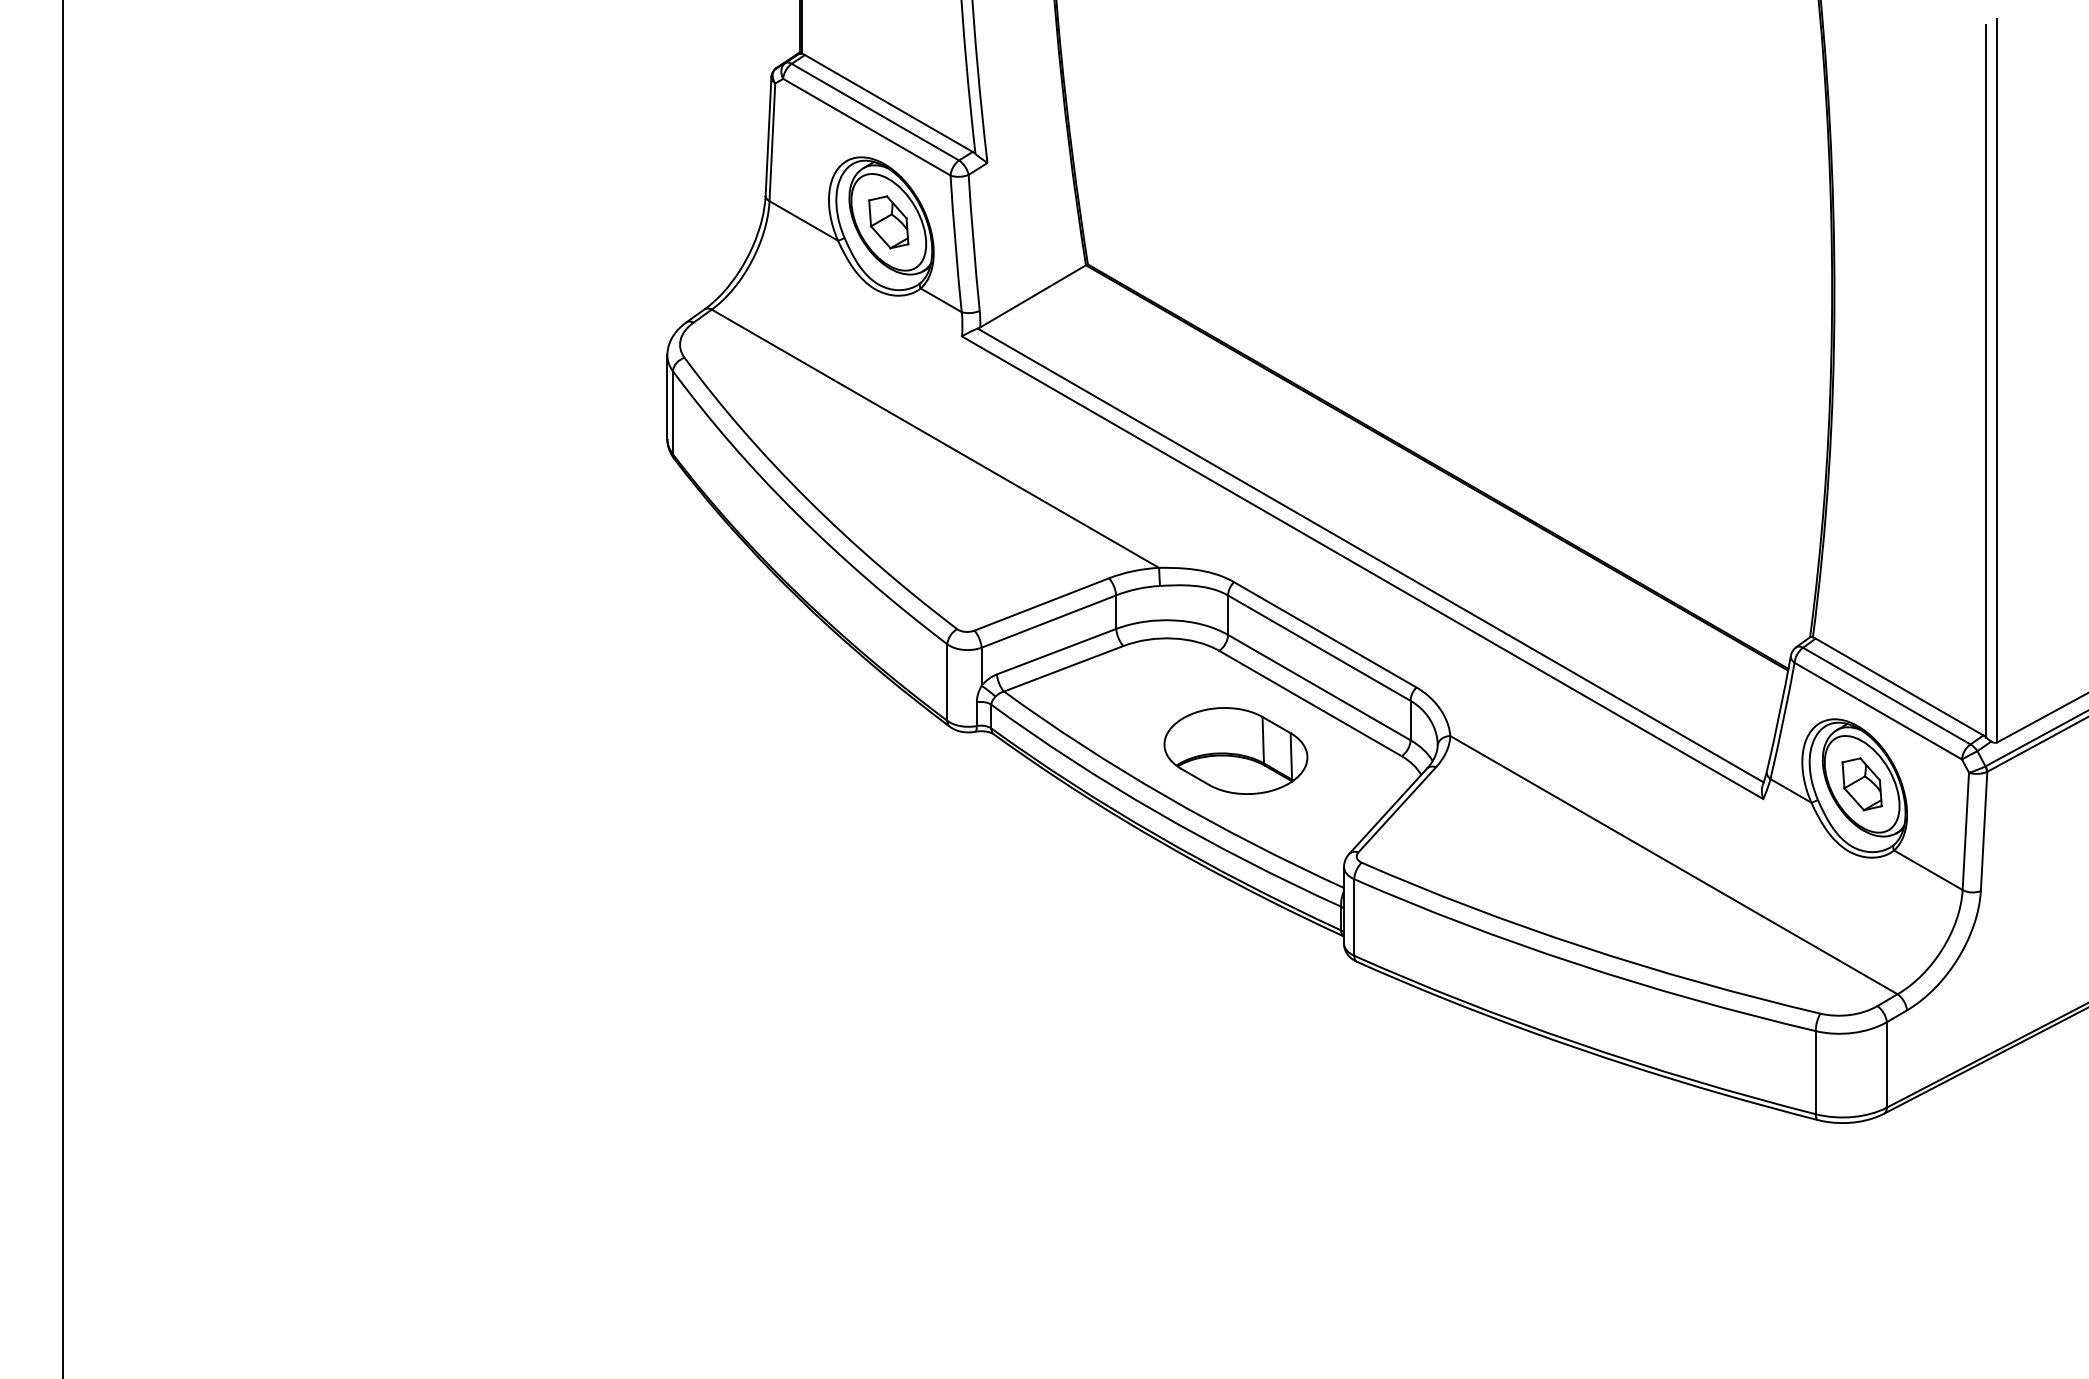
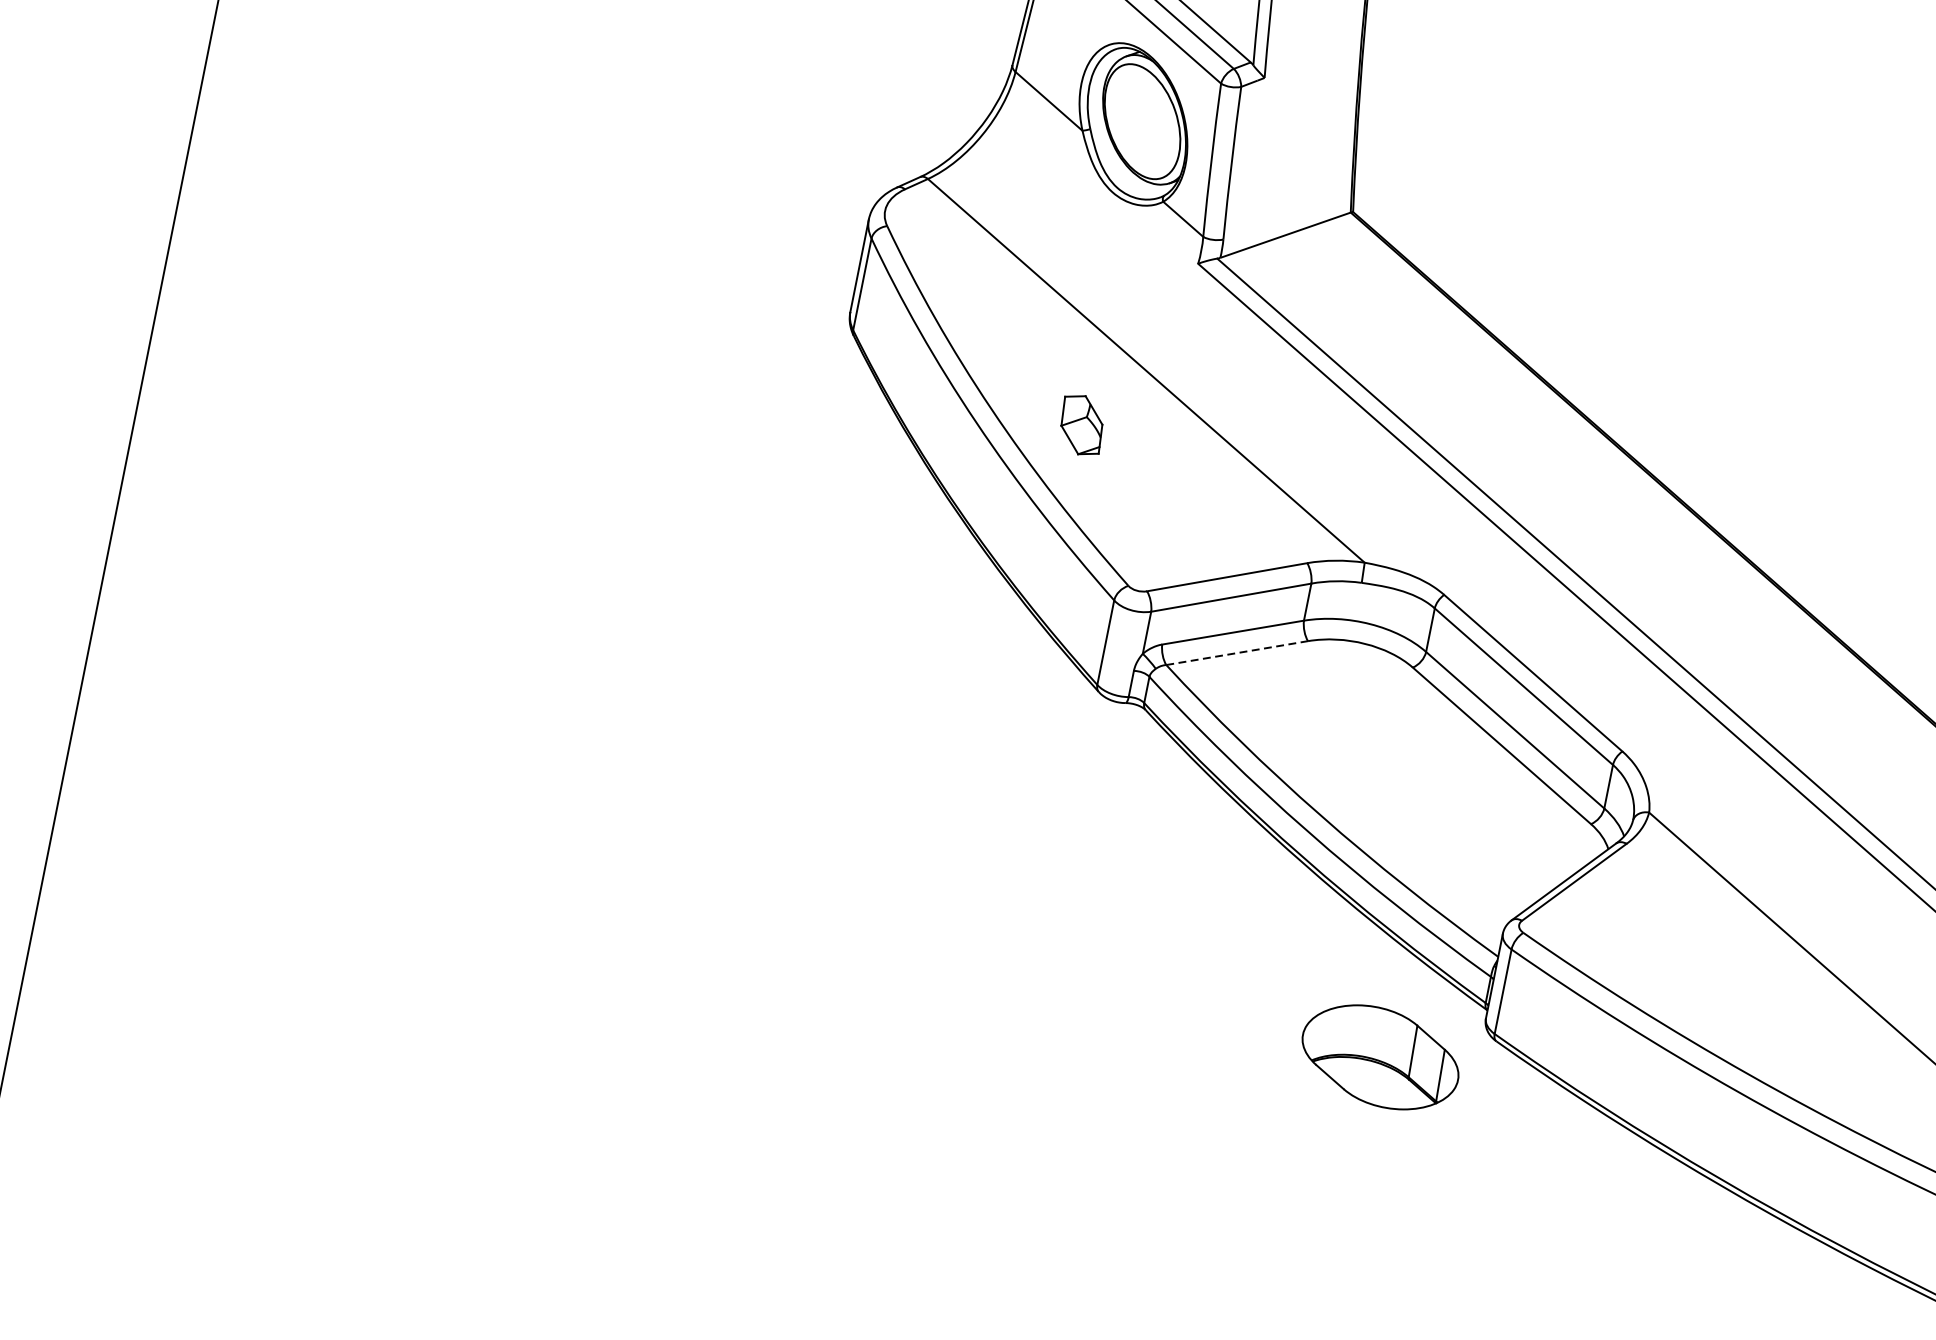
part: (888, 222) -> (1081, 425), moved
line: (1063, 668) -> (1237, 652), solid -> dashed
part: (1235, 750) -> (1380, 1056), moved

